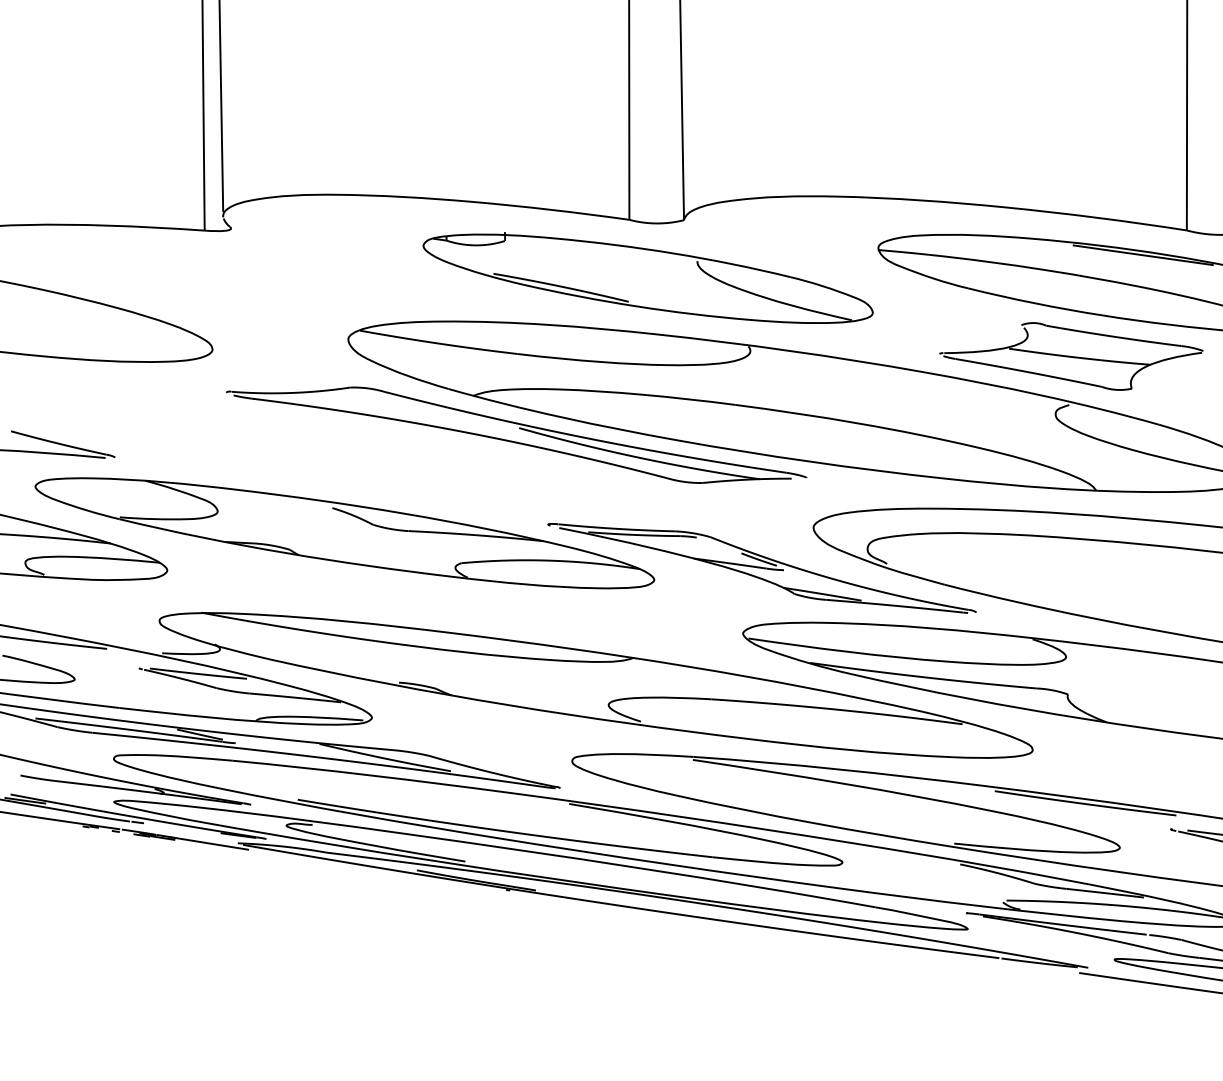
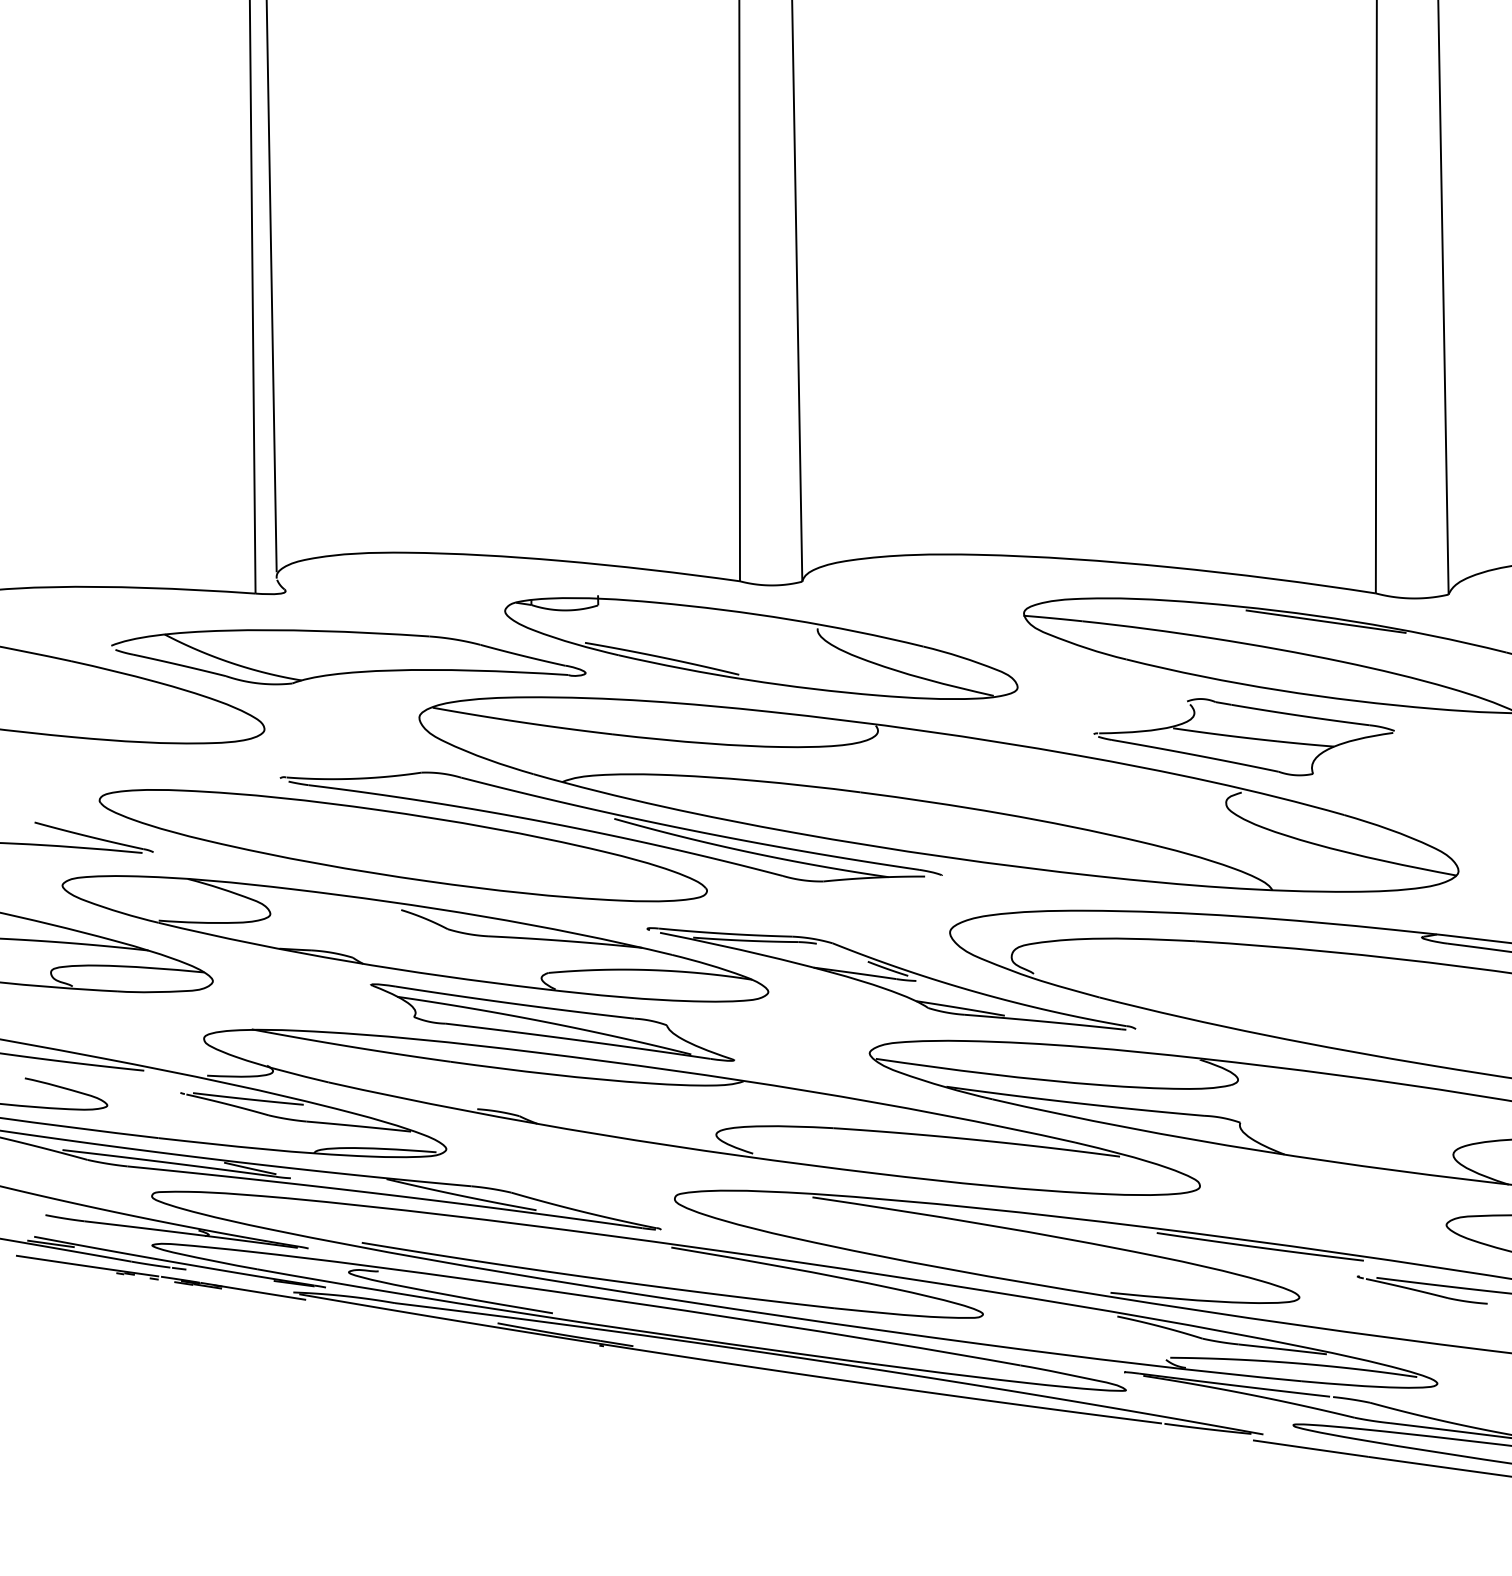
part: (286, 286) -> (348, 657), added
part: (333, 451) -> (402, 845), added
part: (465, 606) -> (552, 1022), added

